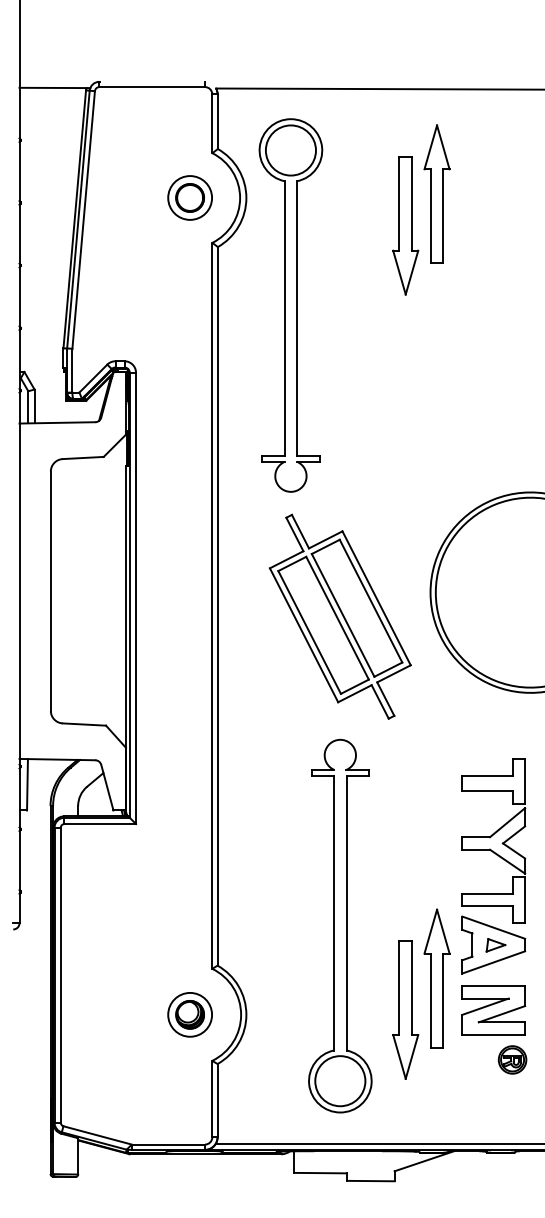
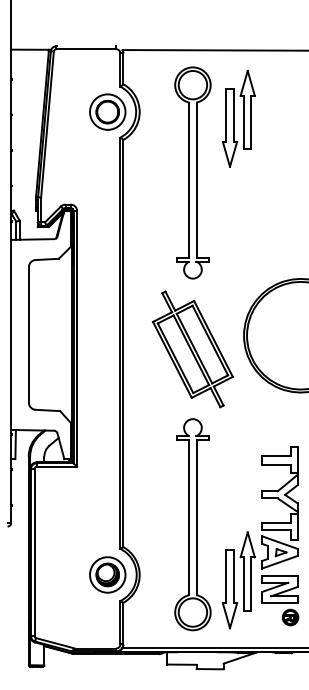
part: (189, 196) -> (107, 111), size x1.43
part: (290, 304) -> (192, 172), moved
part: (459, 918) -> (260, 537), moved
part: (189, 1013) -> (107, 574), size x1.43

